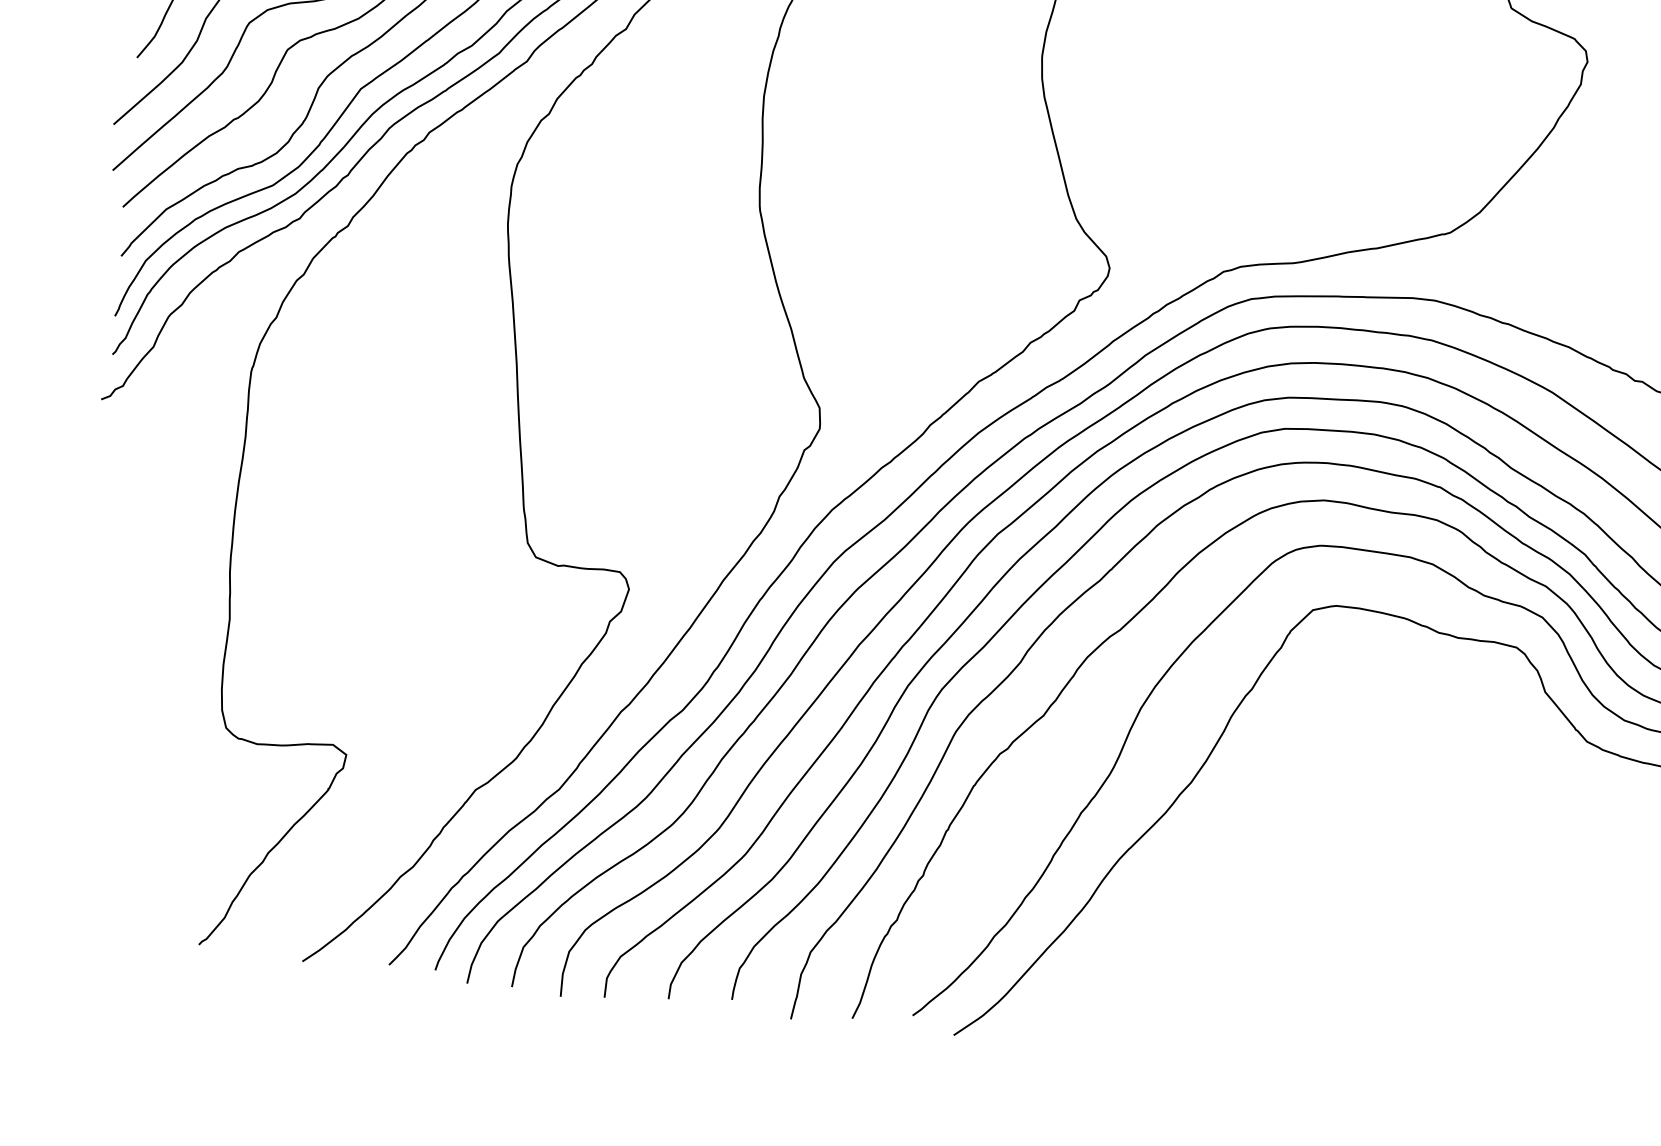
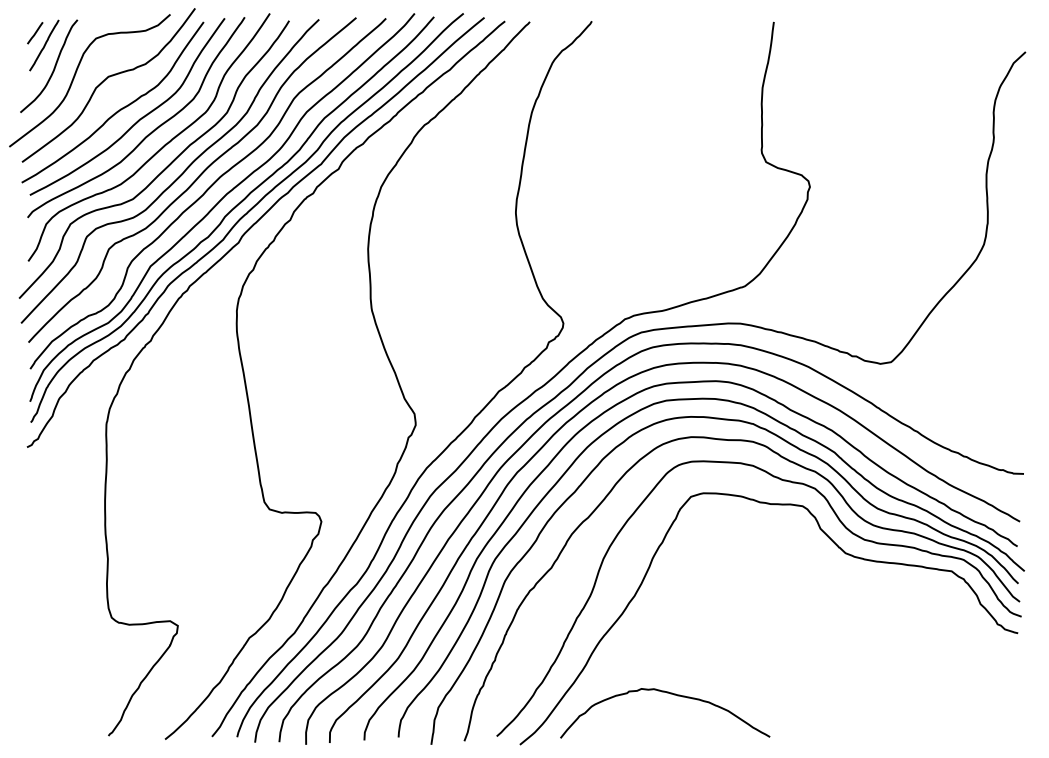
curve: (1239, 969) -> (670, 694), added

